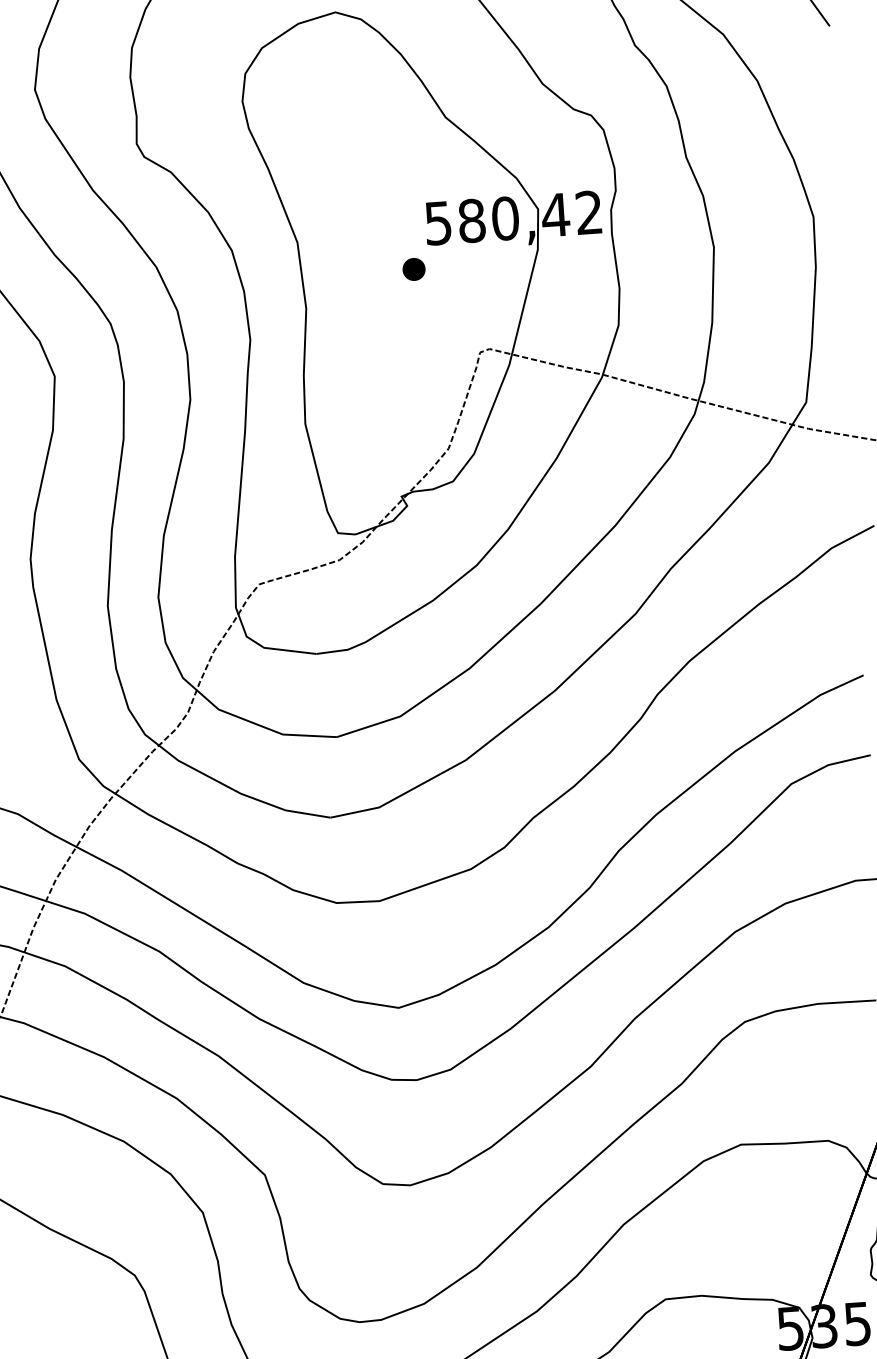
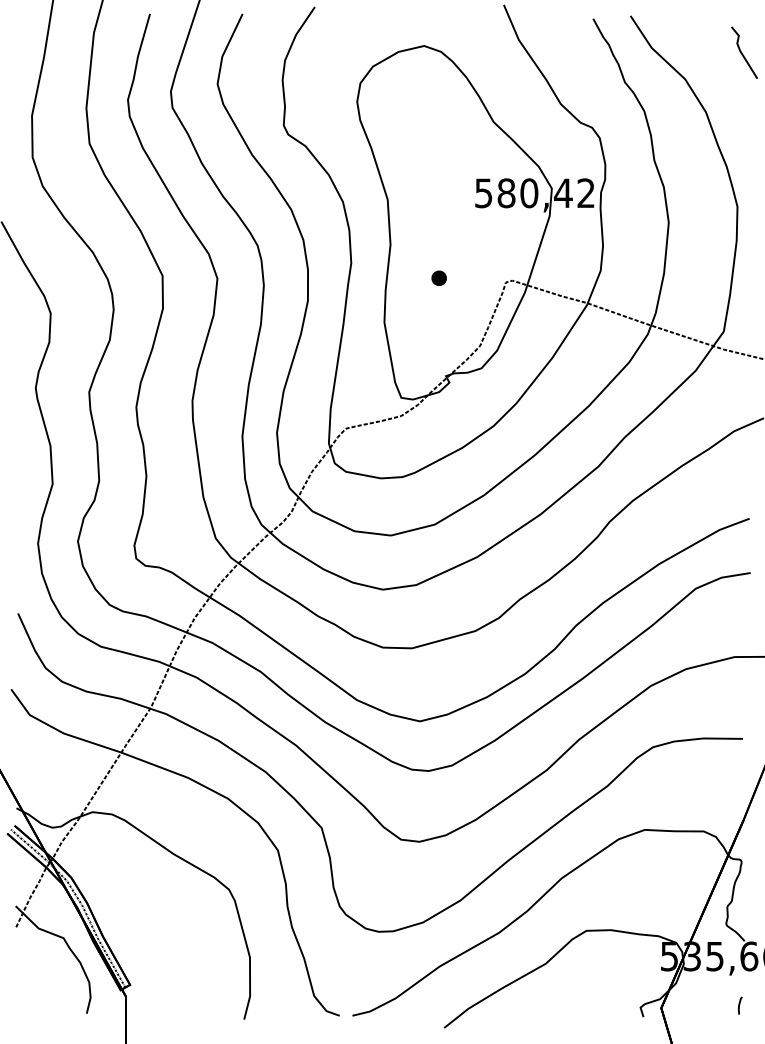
part: (412, 268) -> (438, 277), moved

